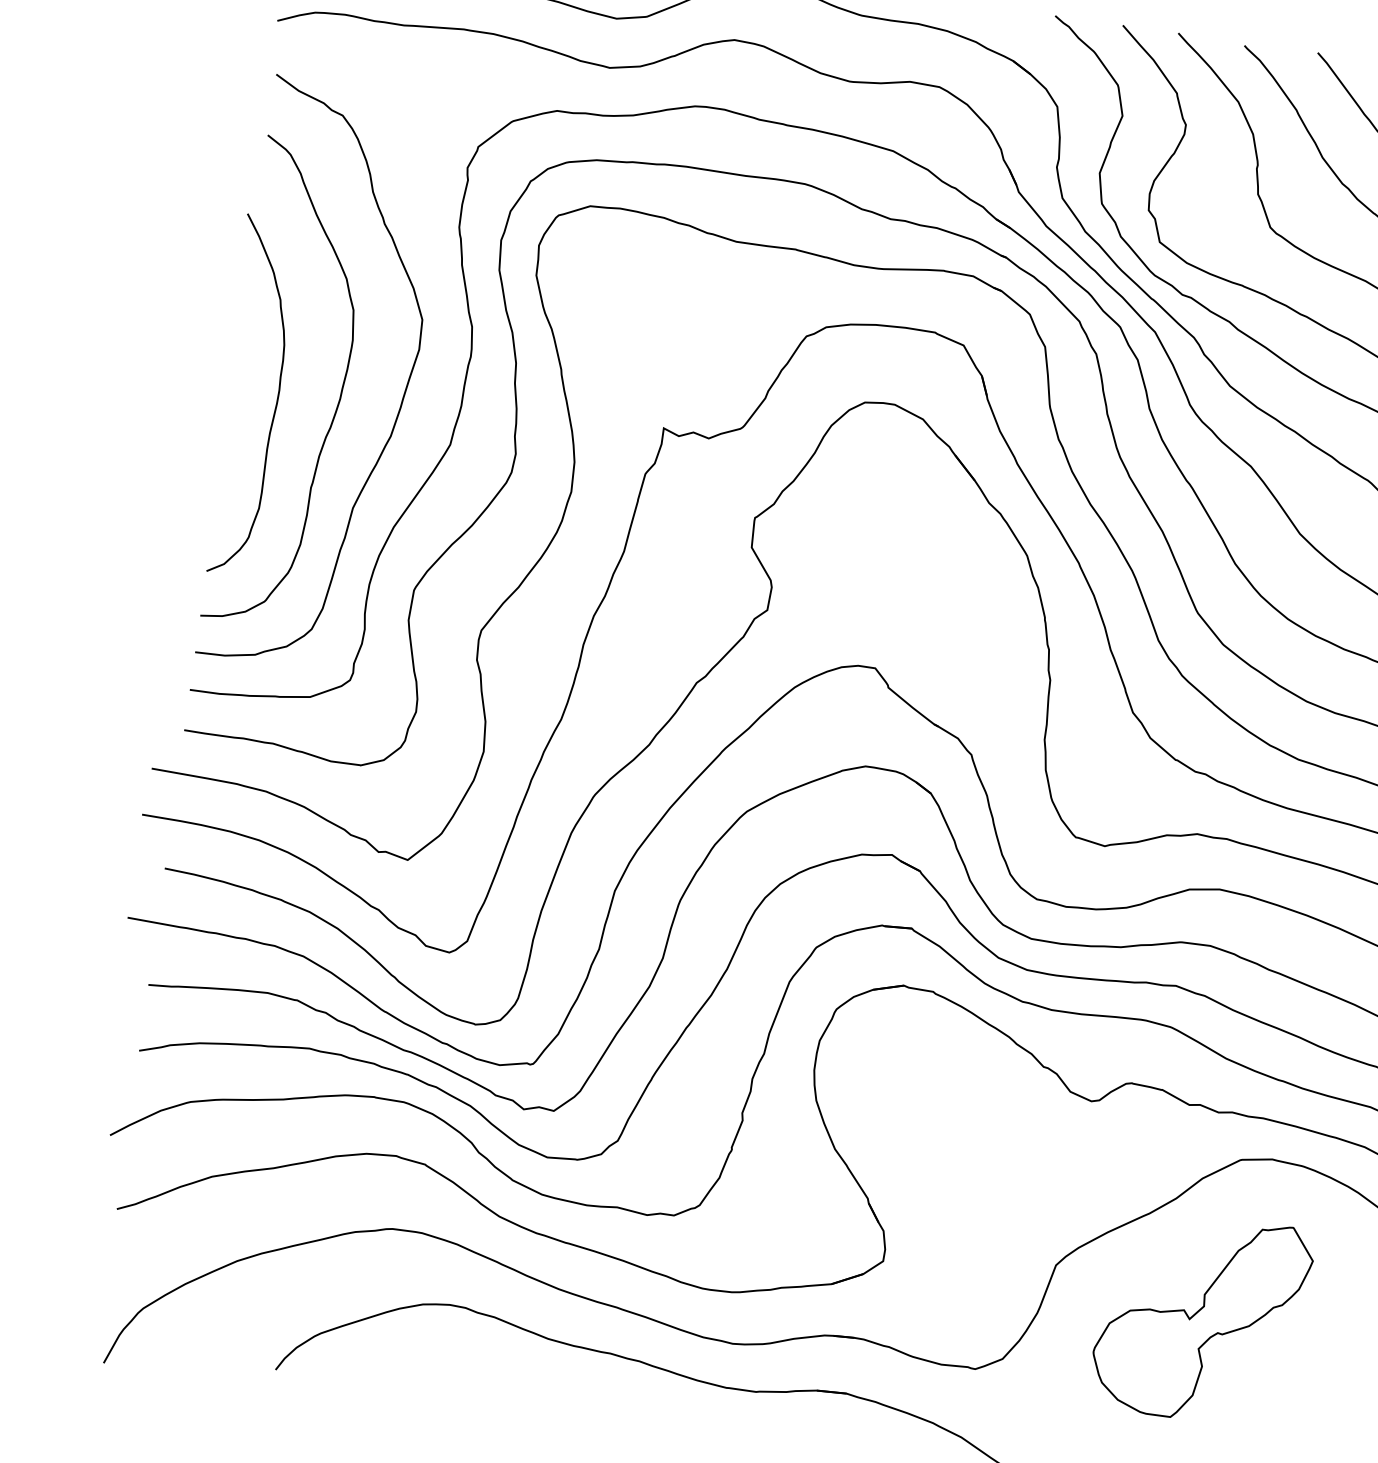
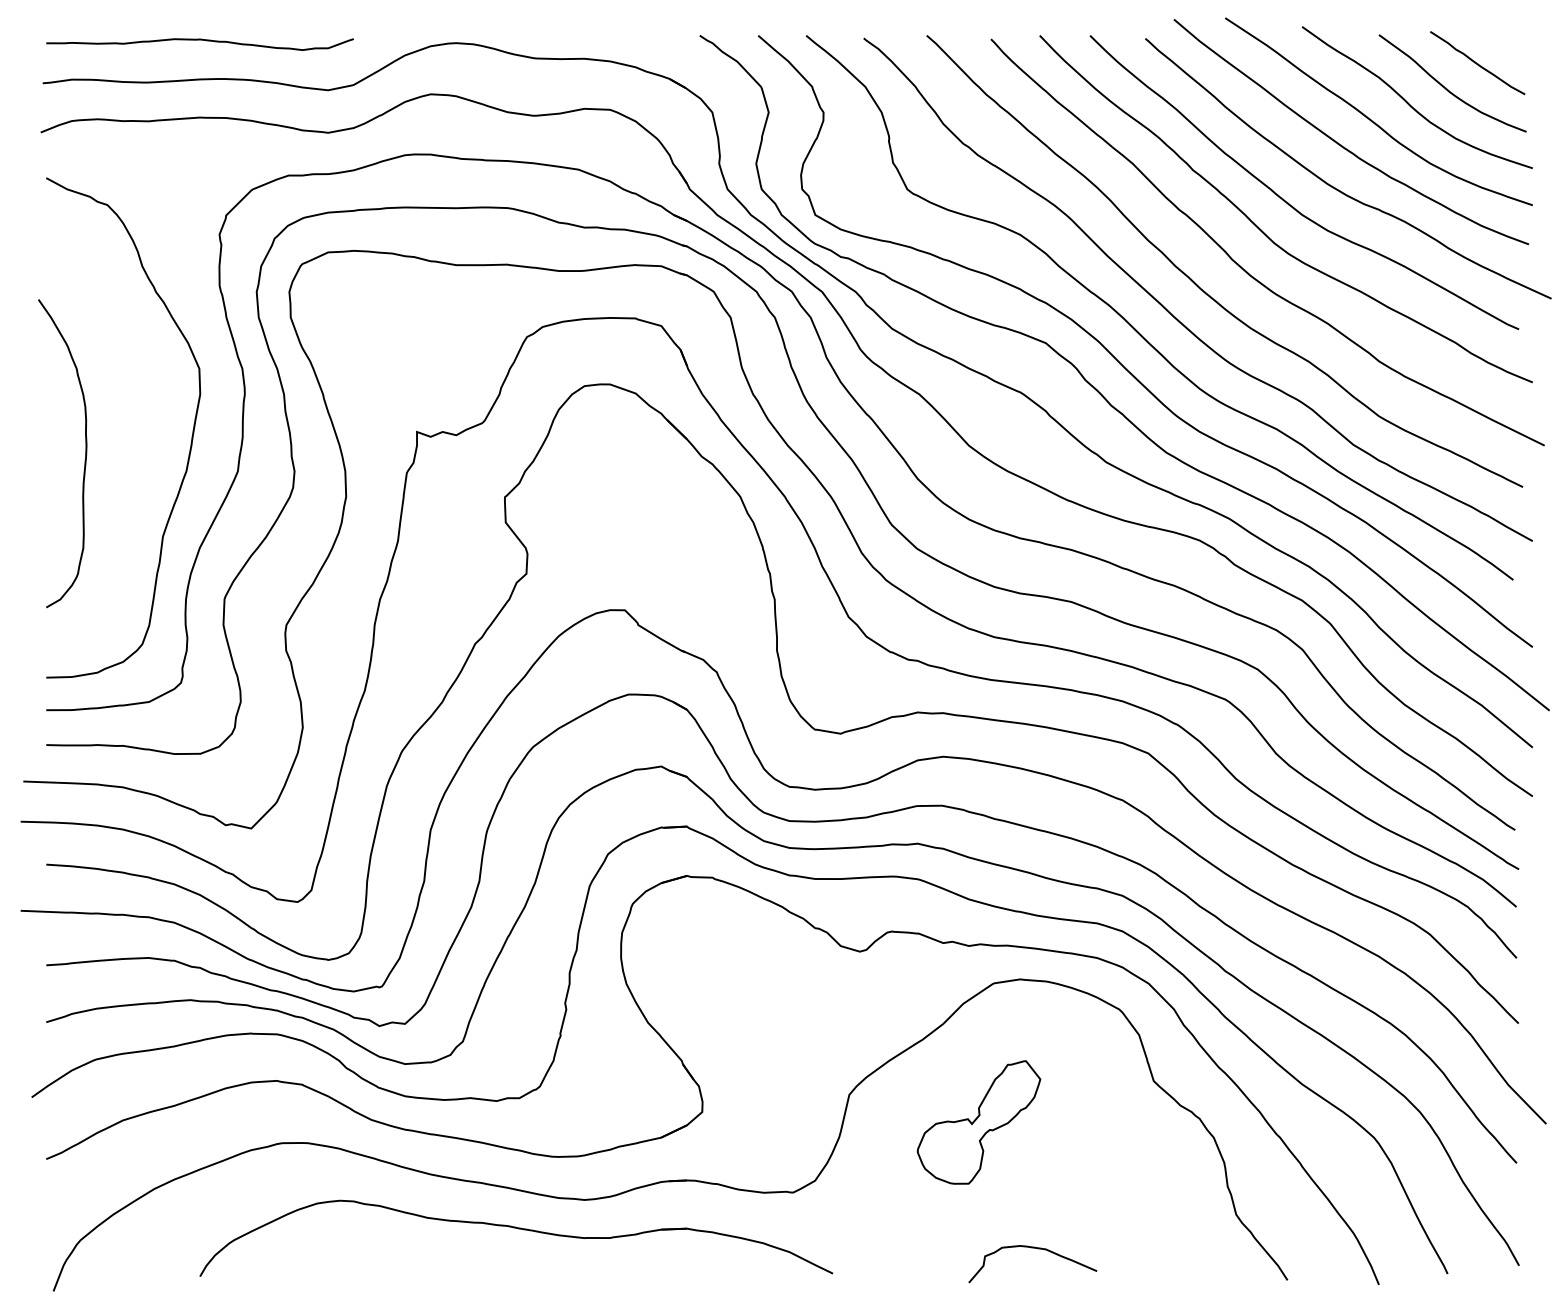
curve: (338, 400) -> (137, 447), removed
part: (1200, 1318) -> (978, 1122), size x0.7

